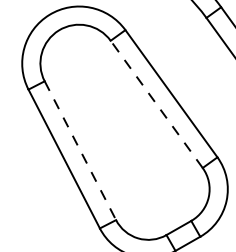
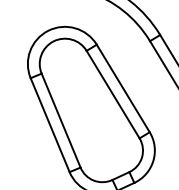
line: (155, 104) -> (112, 94), dashed -> solid
line: (80, 150) -> (61, 120), dashed -> solid

